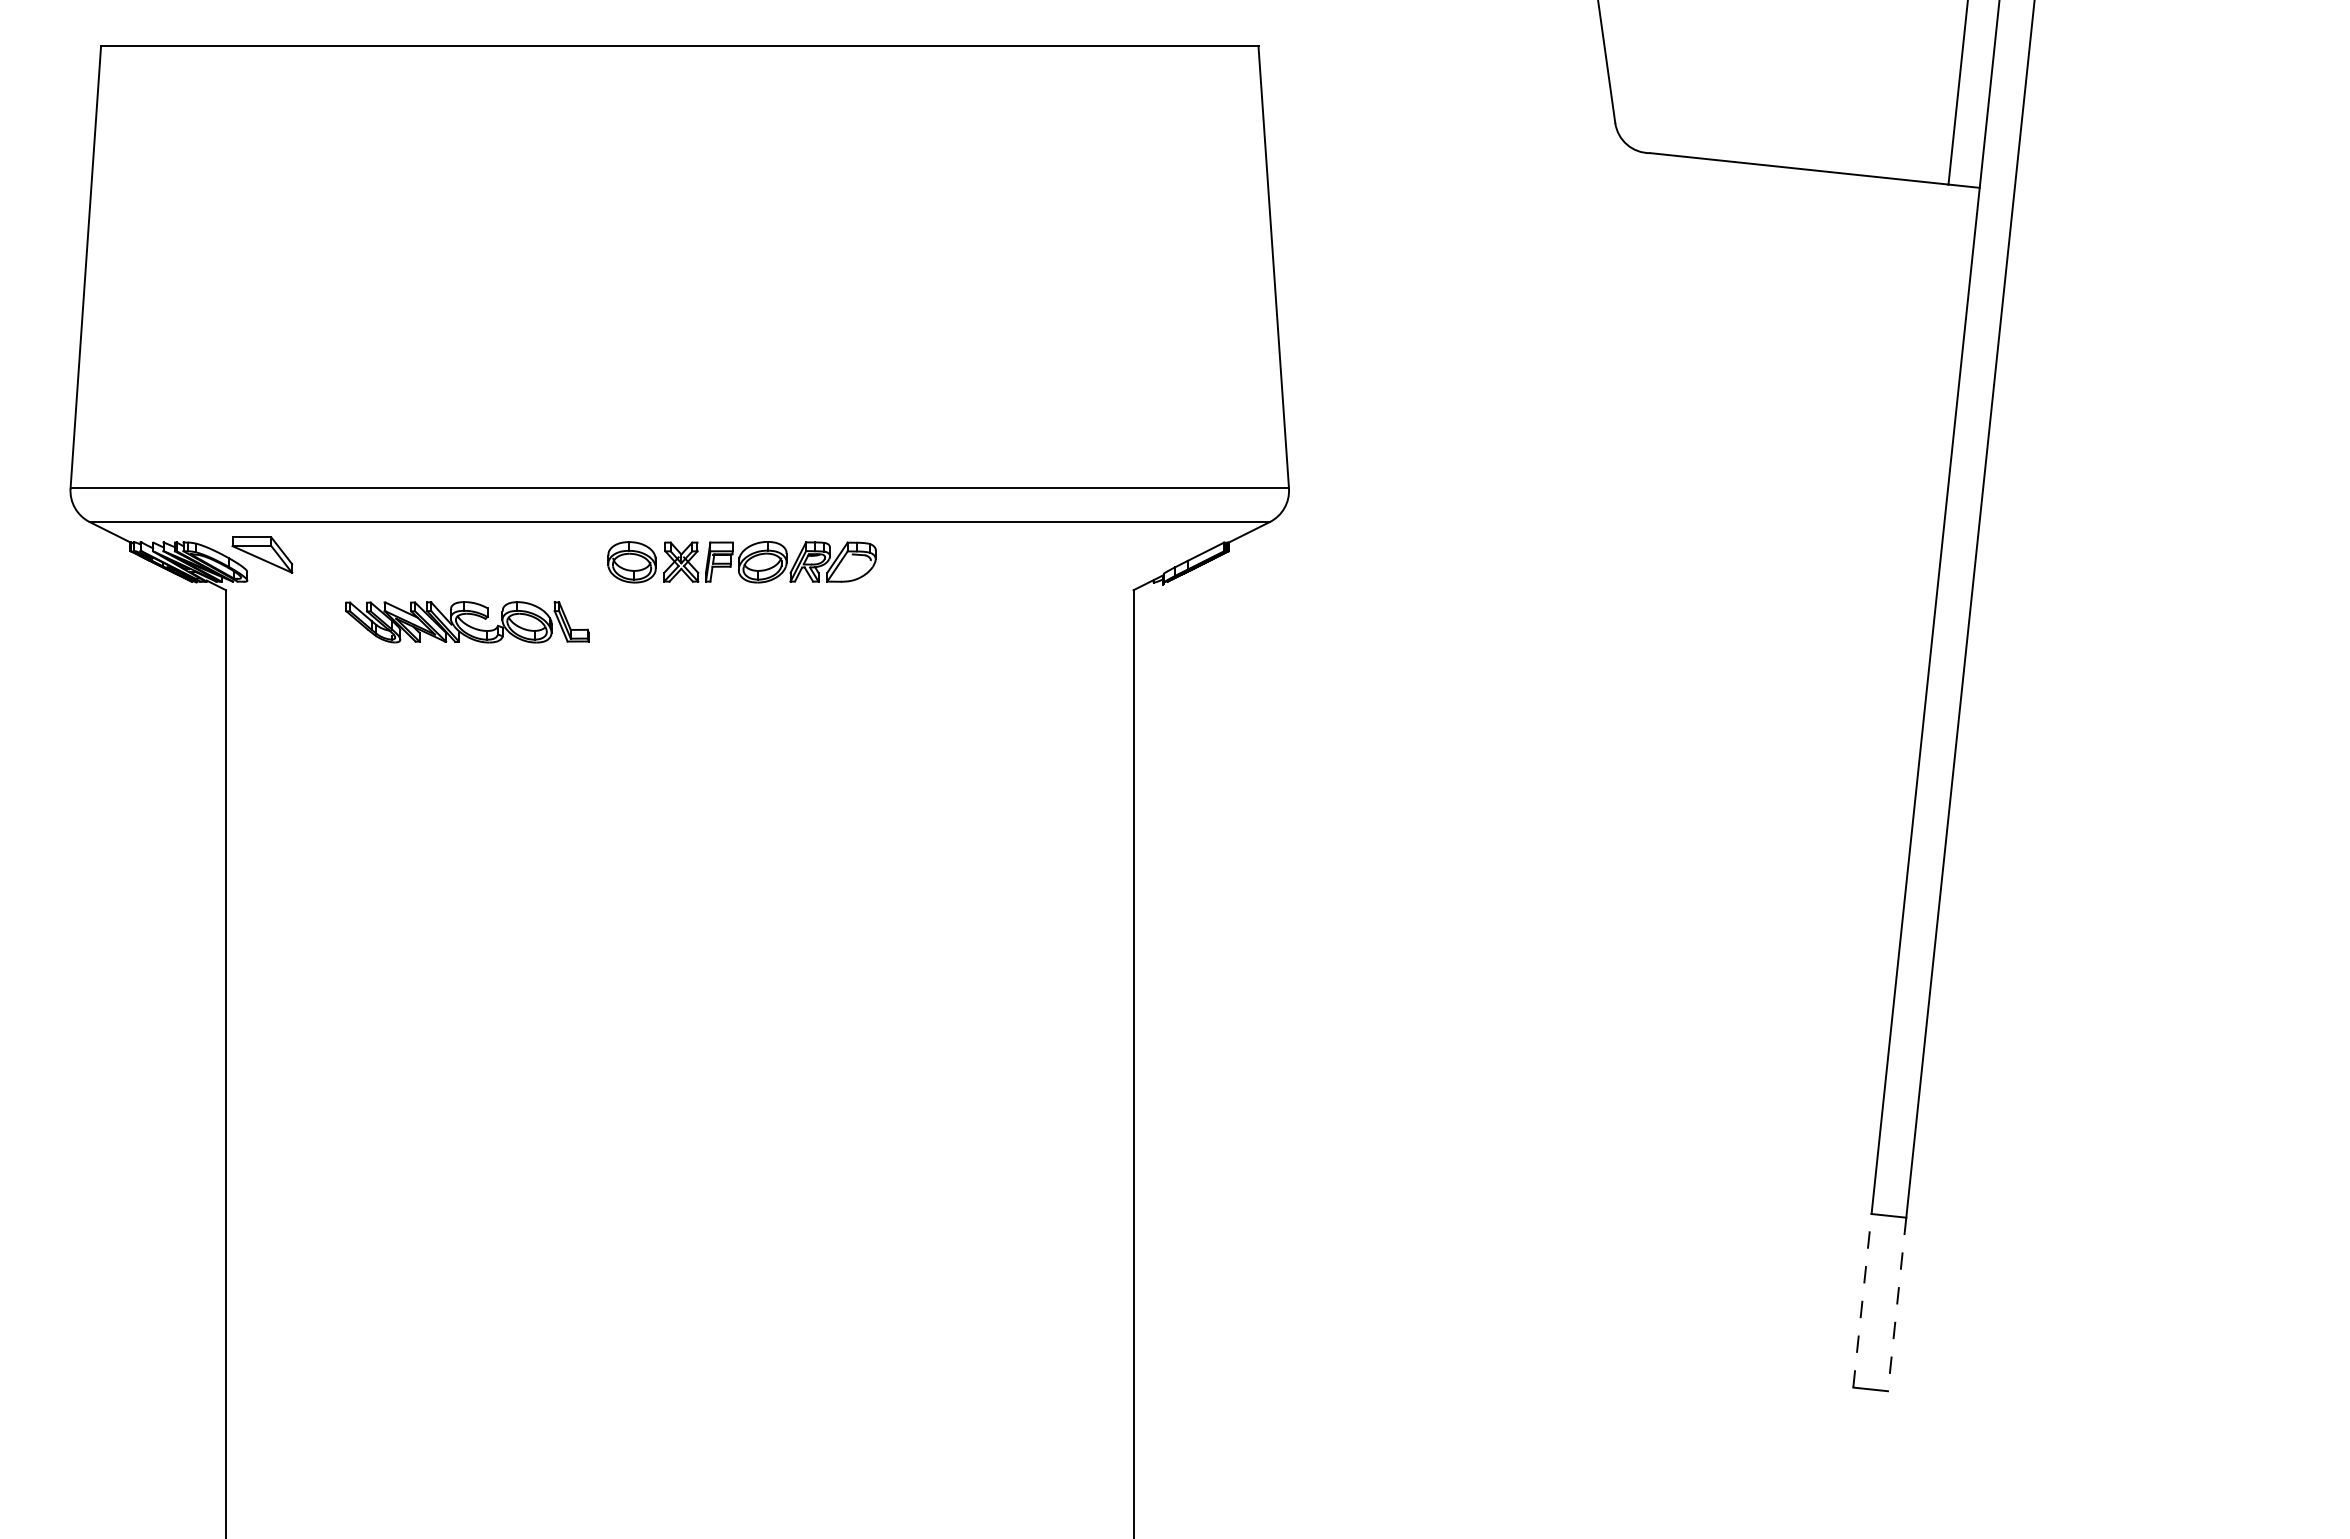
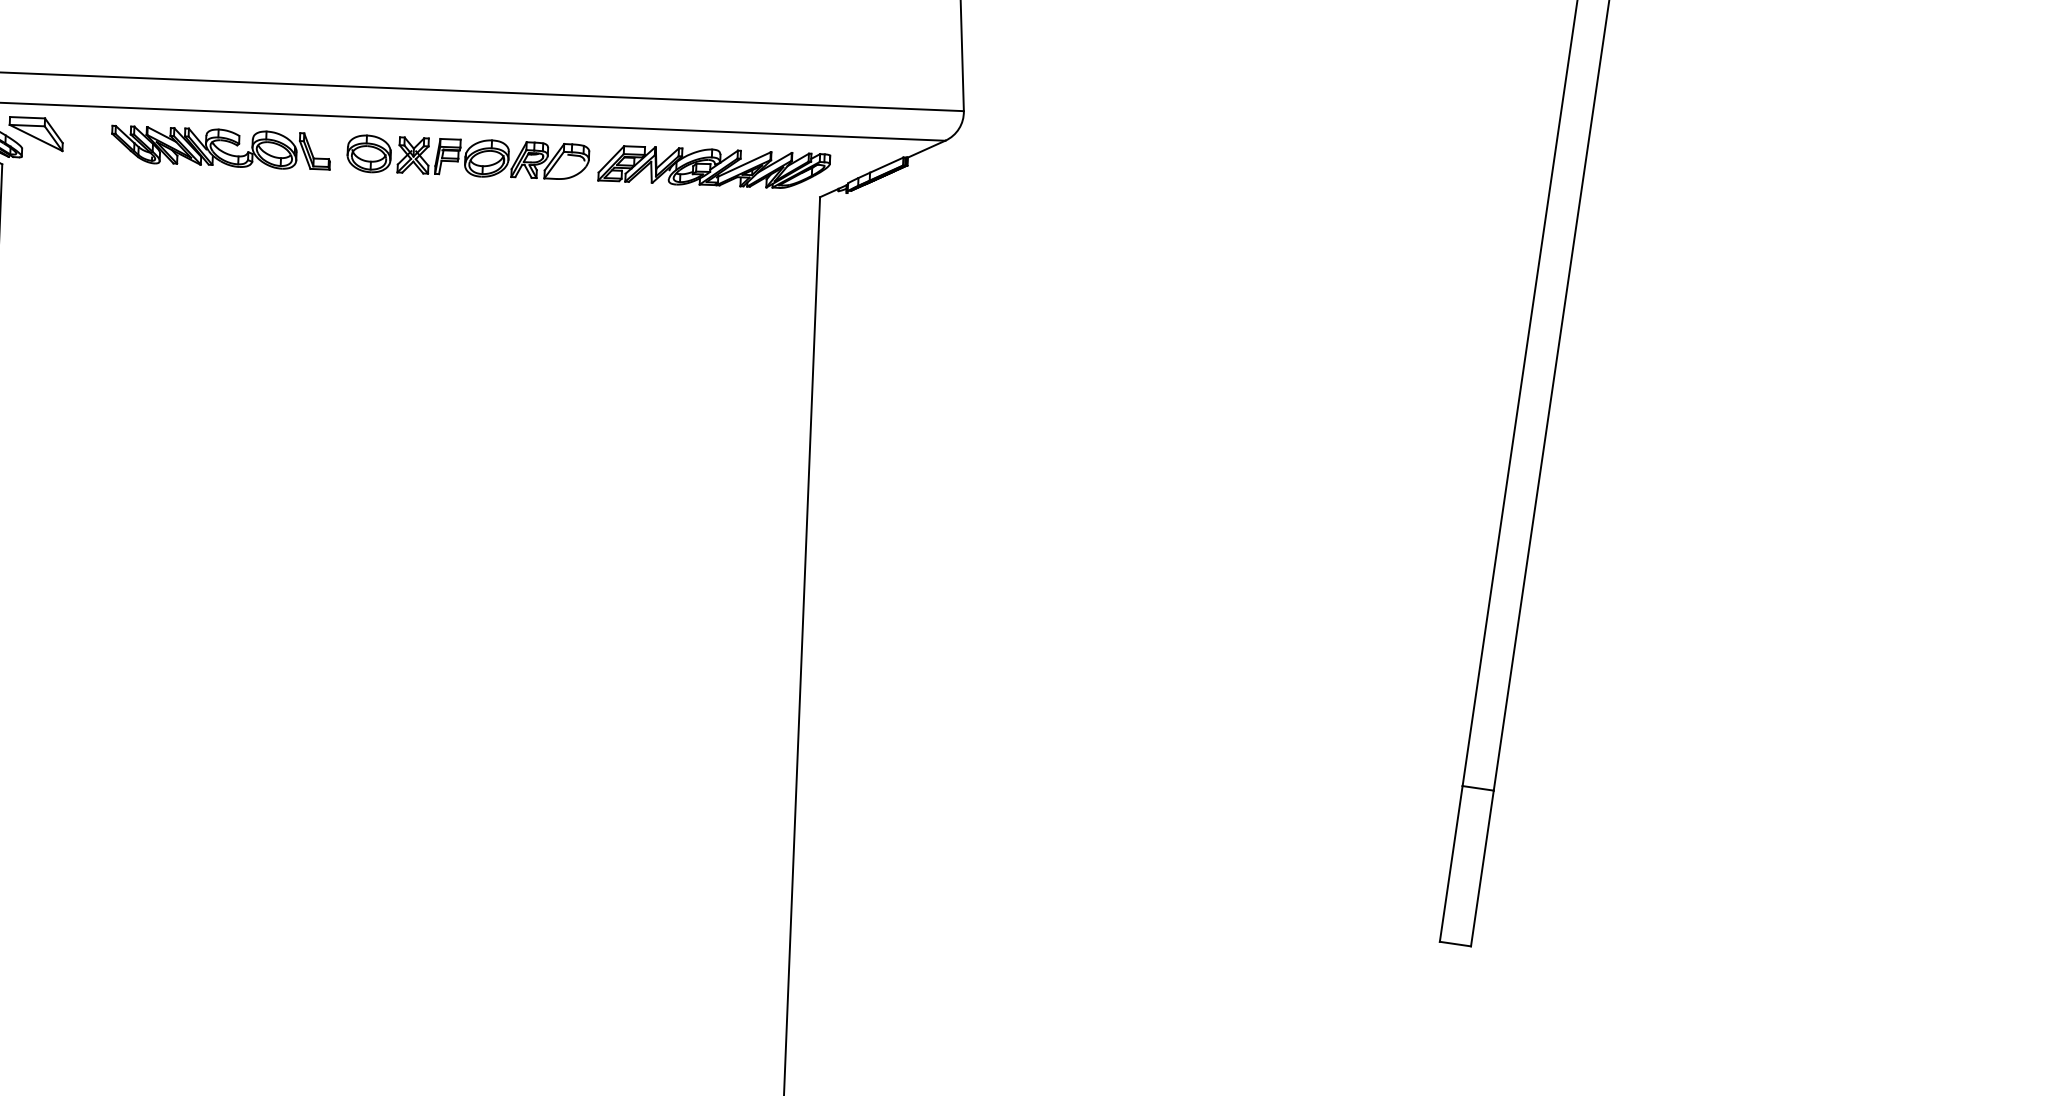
part: (1014, 562) -> (713, 167), added
part: (467, 622) -> (220, 148), moved
line: (1862, 1300) -> (1451, 863), dashed -> solid
line: (1897, 1304) -> (1482, 868), dashed -> solid

